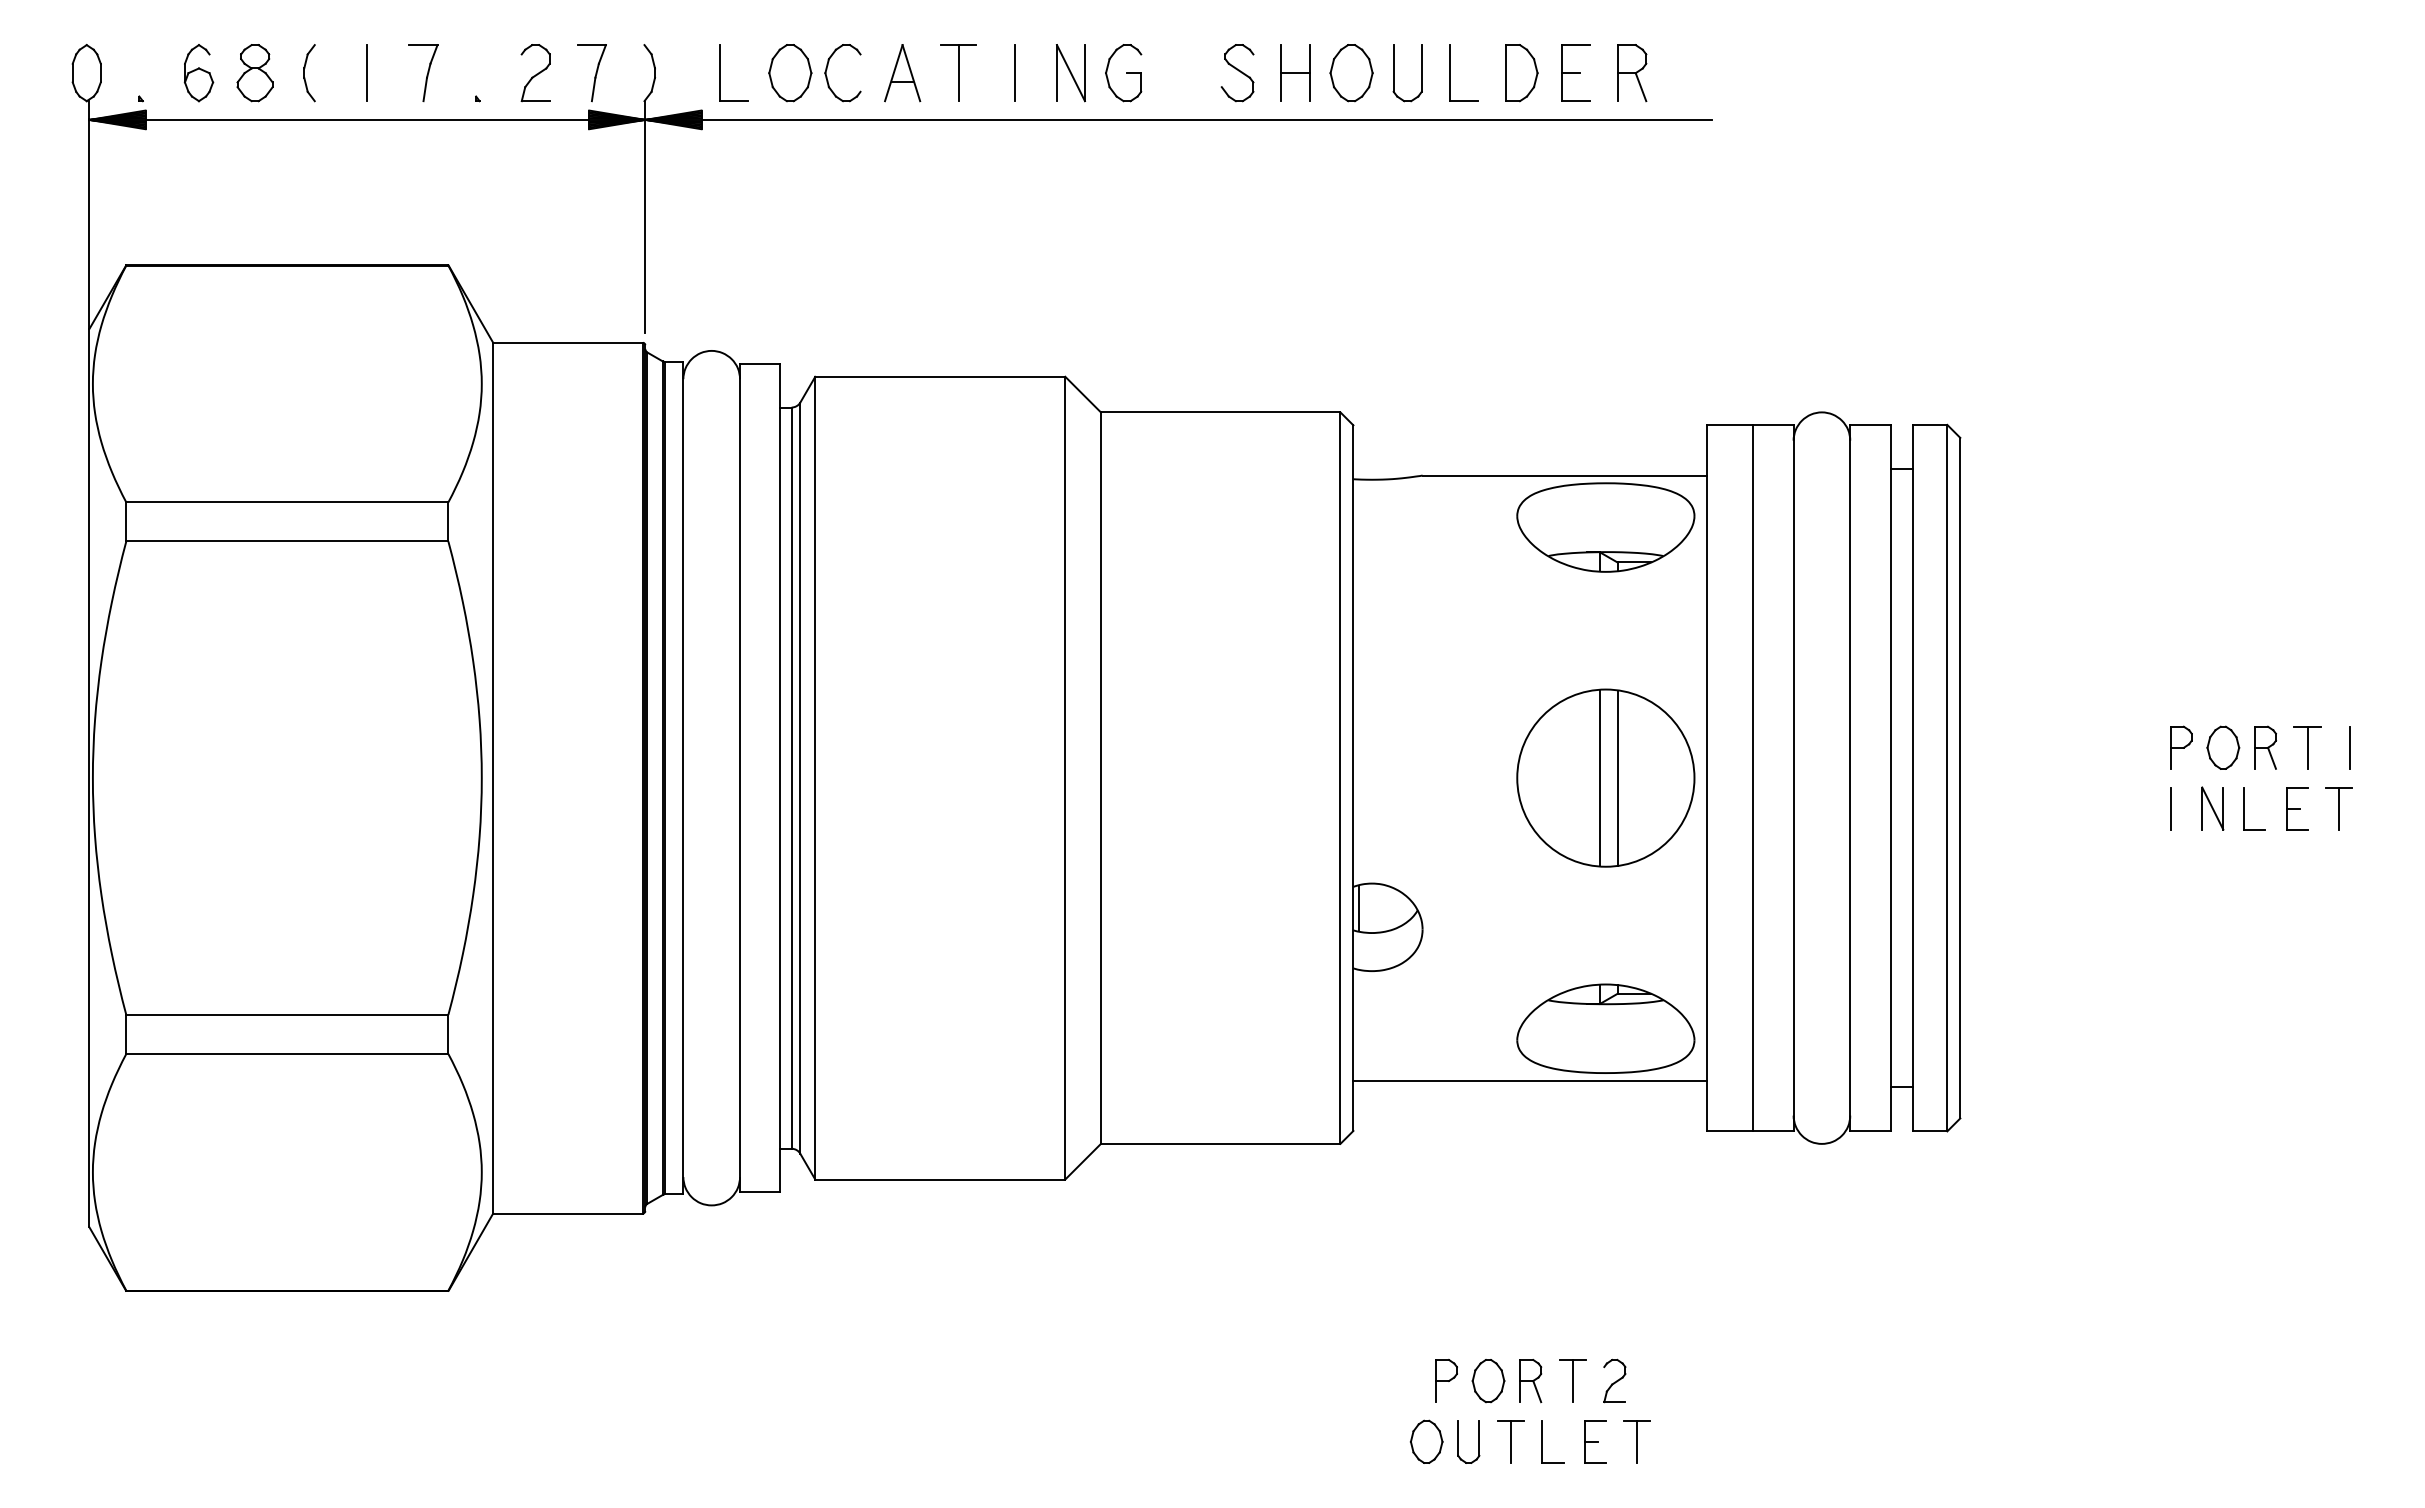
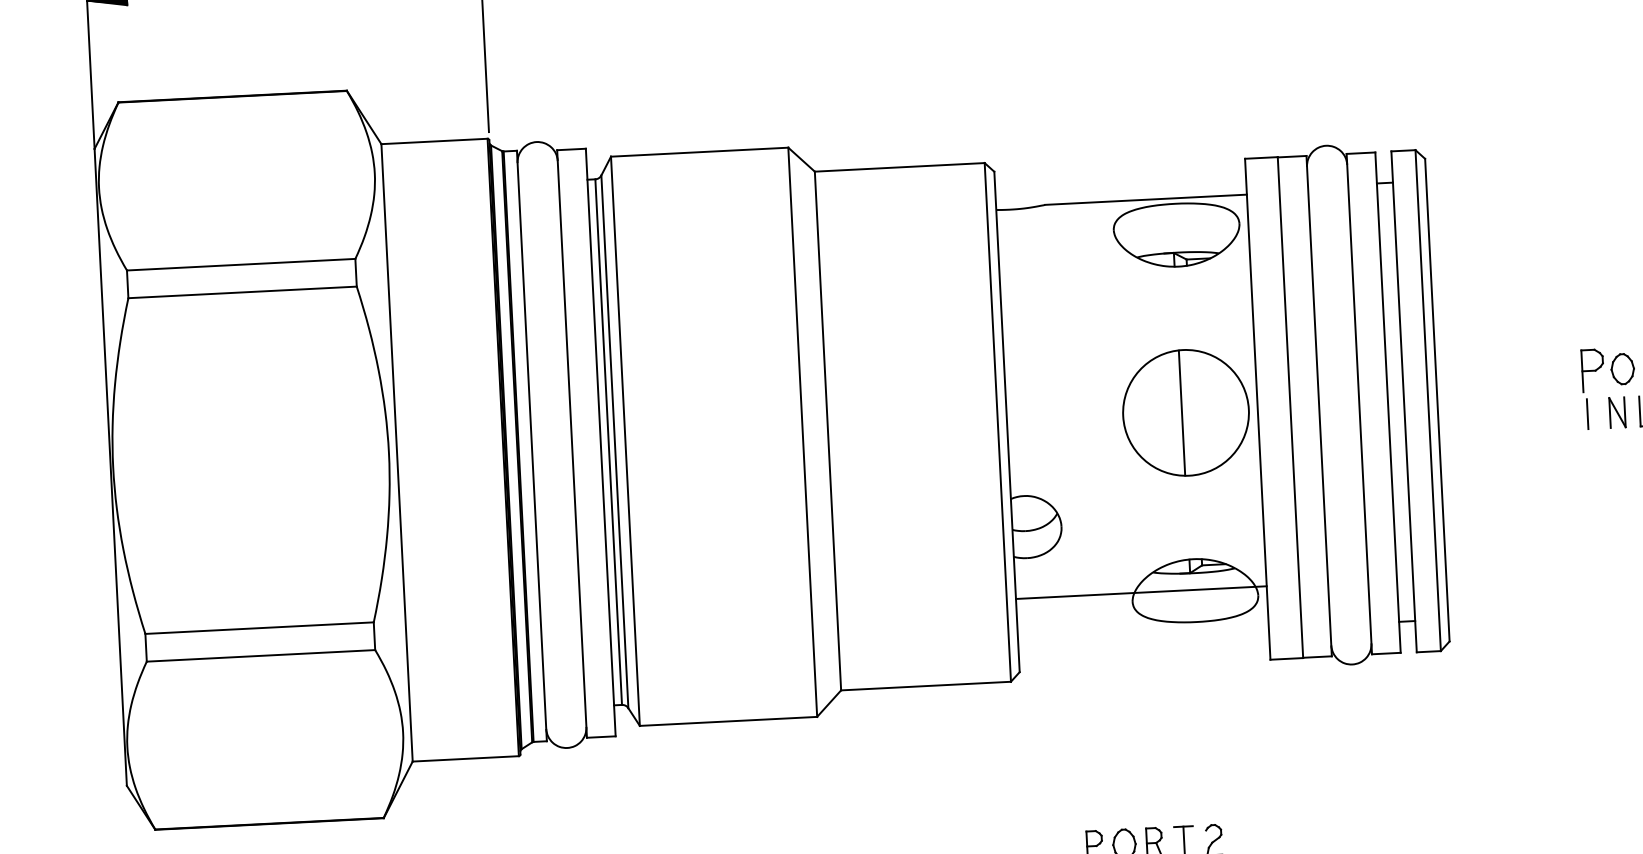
part: (2181, 747) -> (1593, 370), size x1.4
line: (1617, 777) -> (1194, 412), removed
line: (1358, 908) -> (1015, 514), removed
line: (1530, 1080) -> (1141, 592), moved

